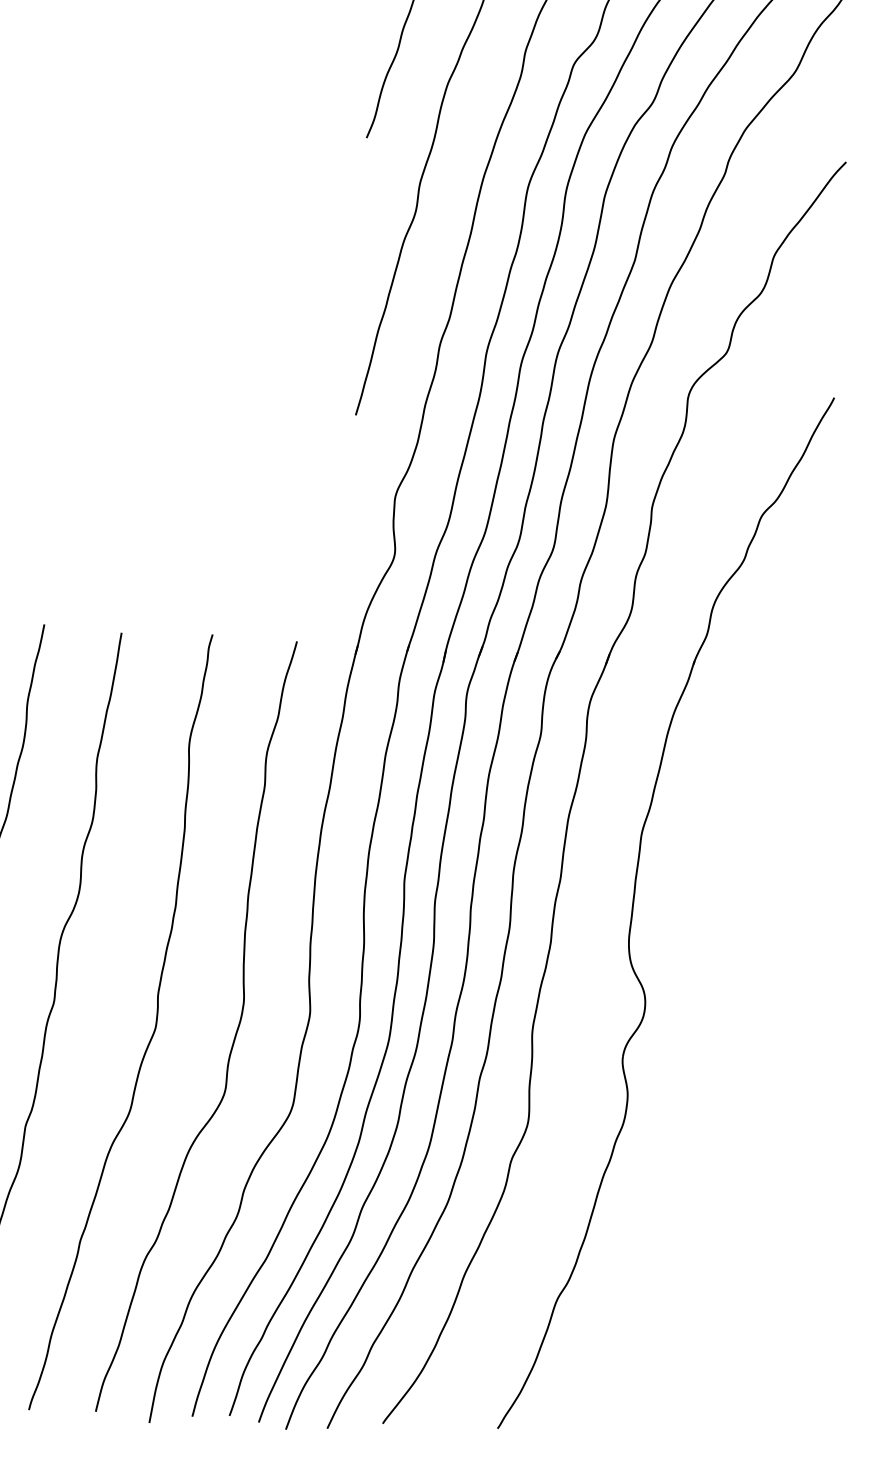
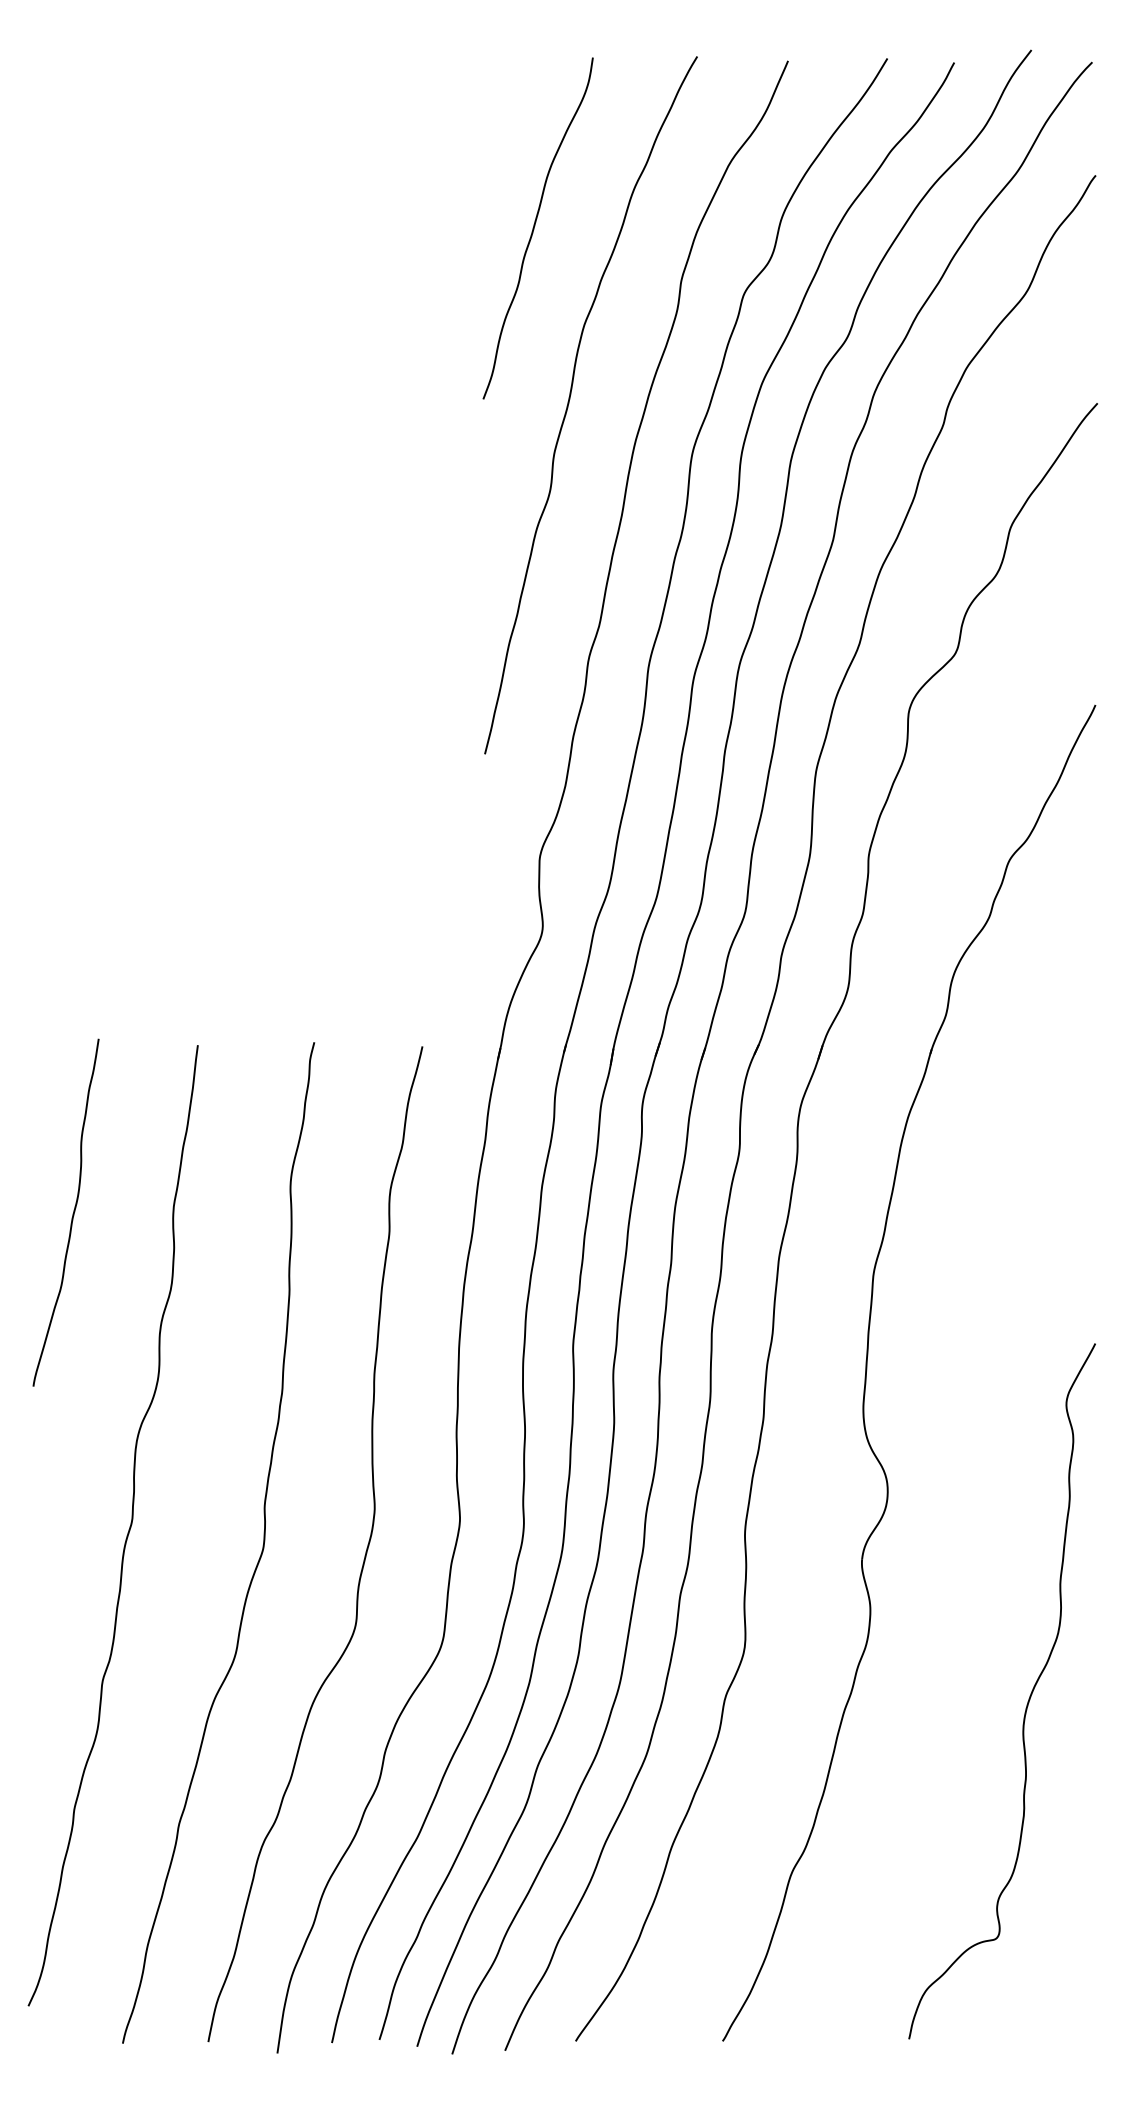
curve: (747, 1173) -> (1027, 1701), added

